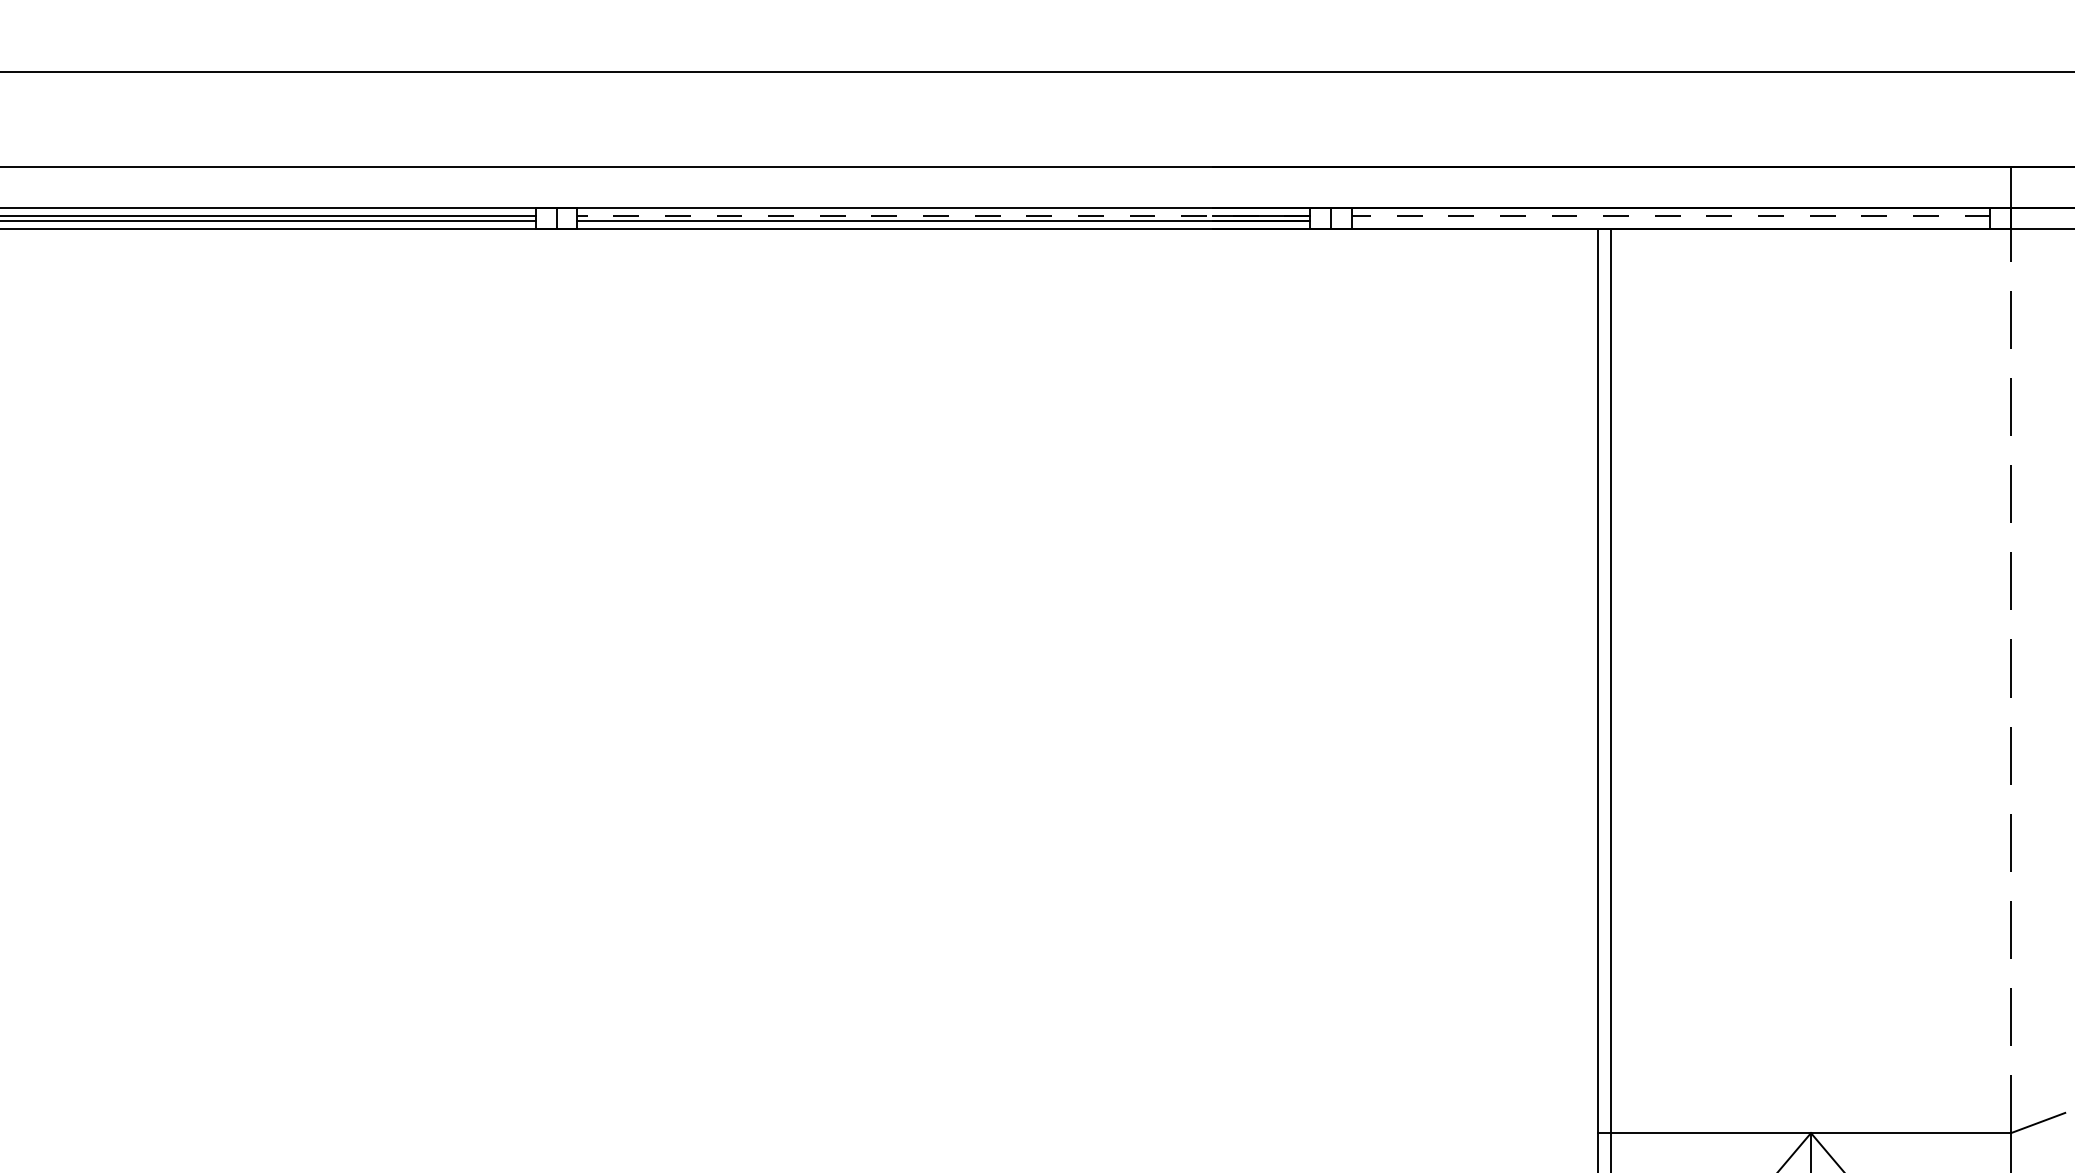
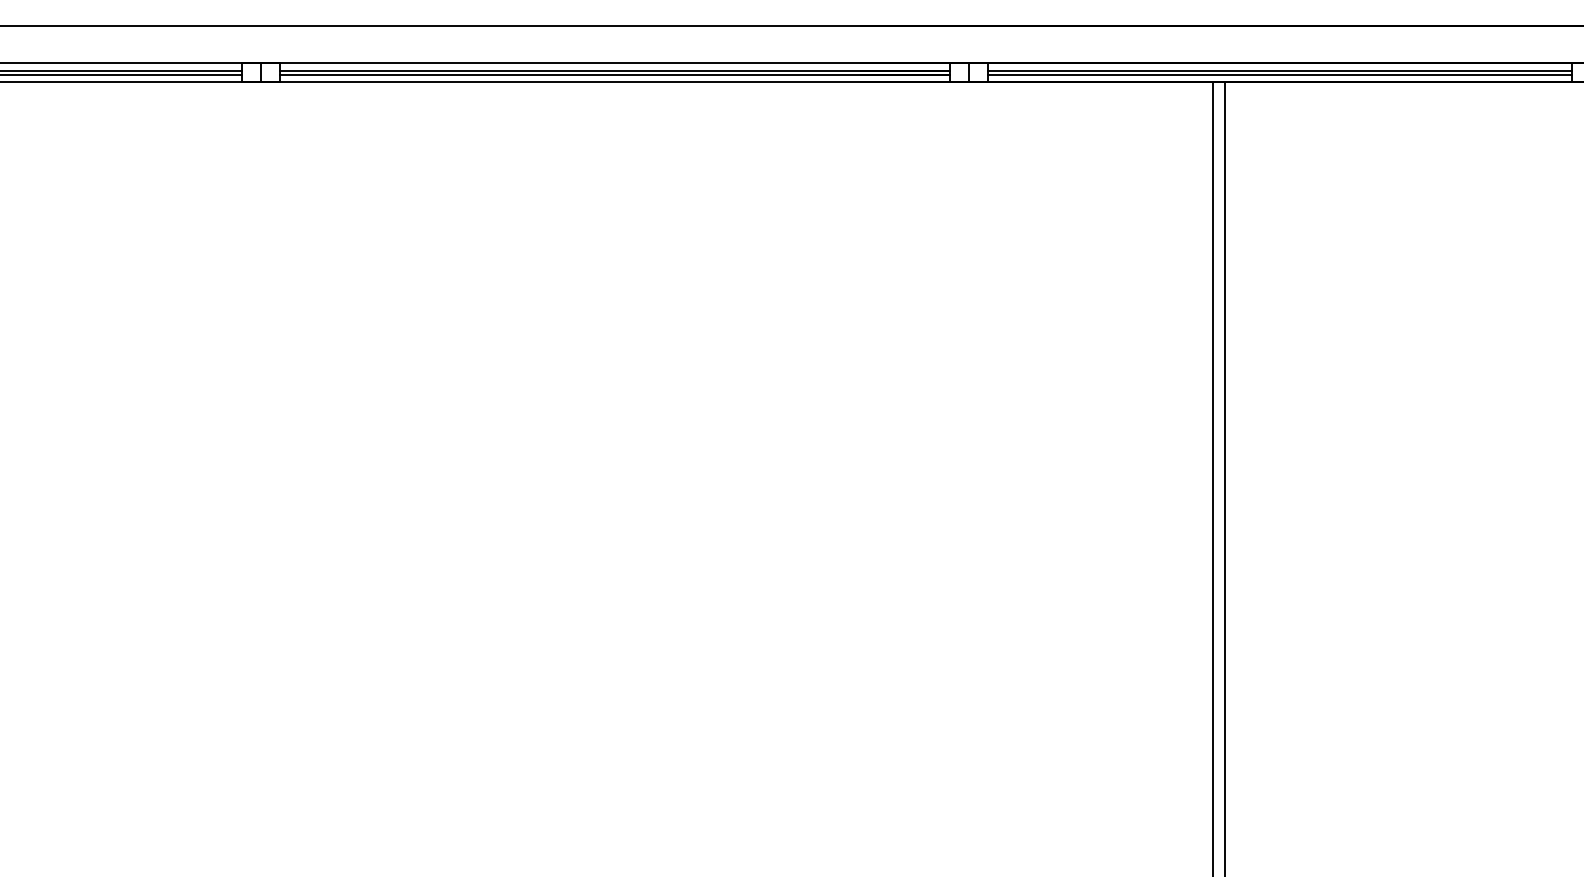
line: (943, 215) -> (614, 70), dashed -> solid
line: (1670, 215) -> (1279, 70), dashed -> solid
line: (1670, 220) -> (1279, 74), added

